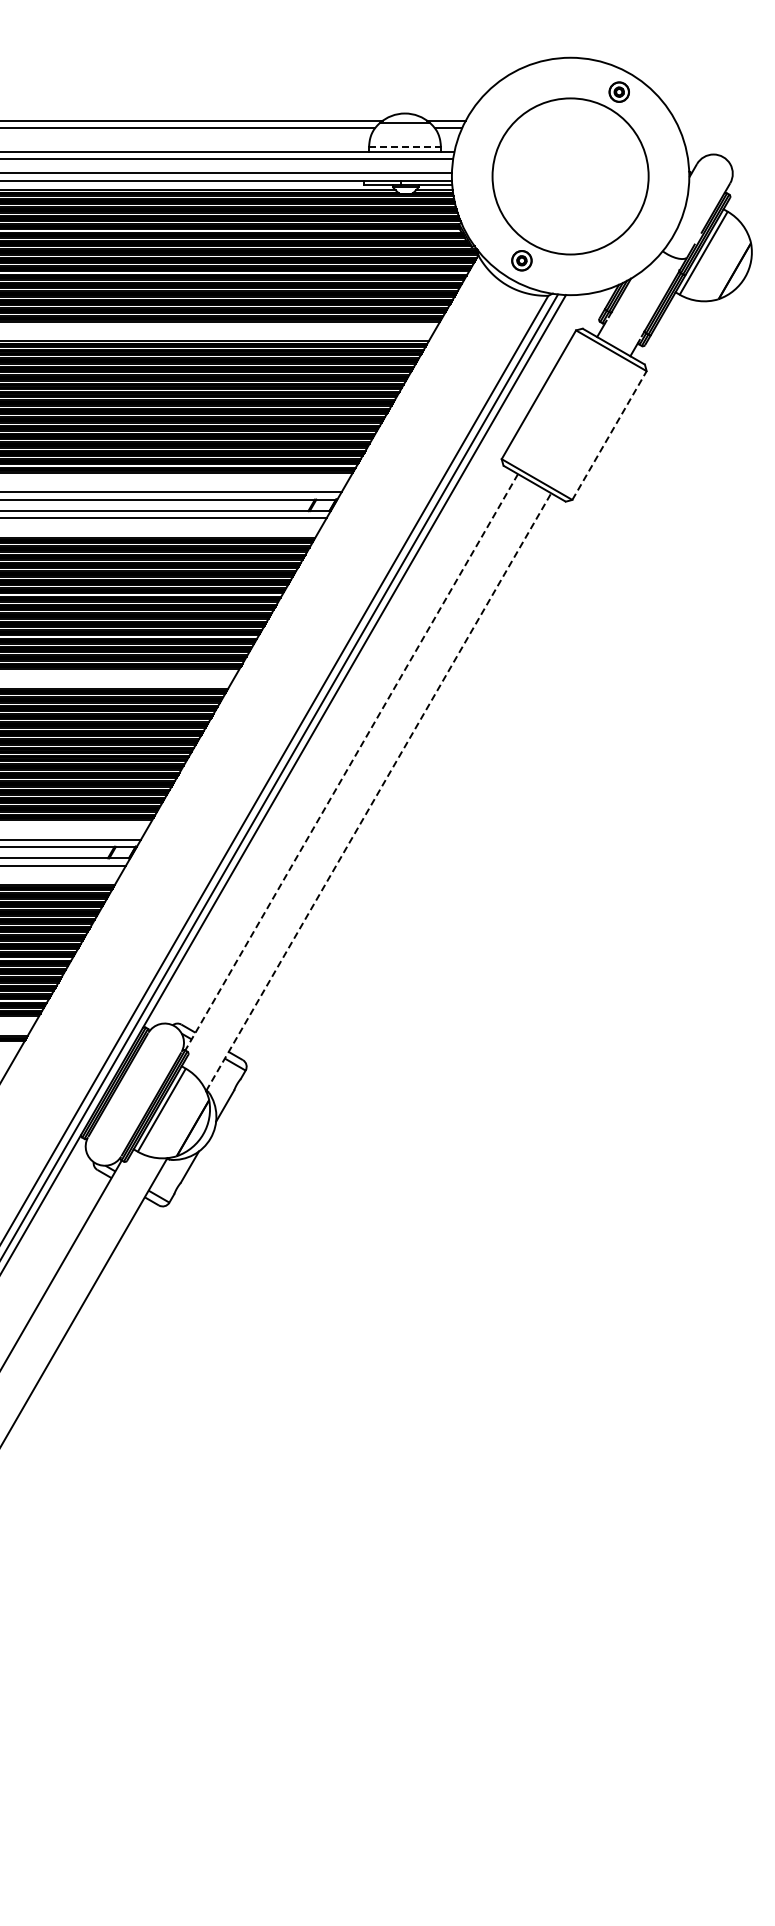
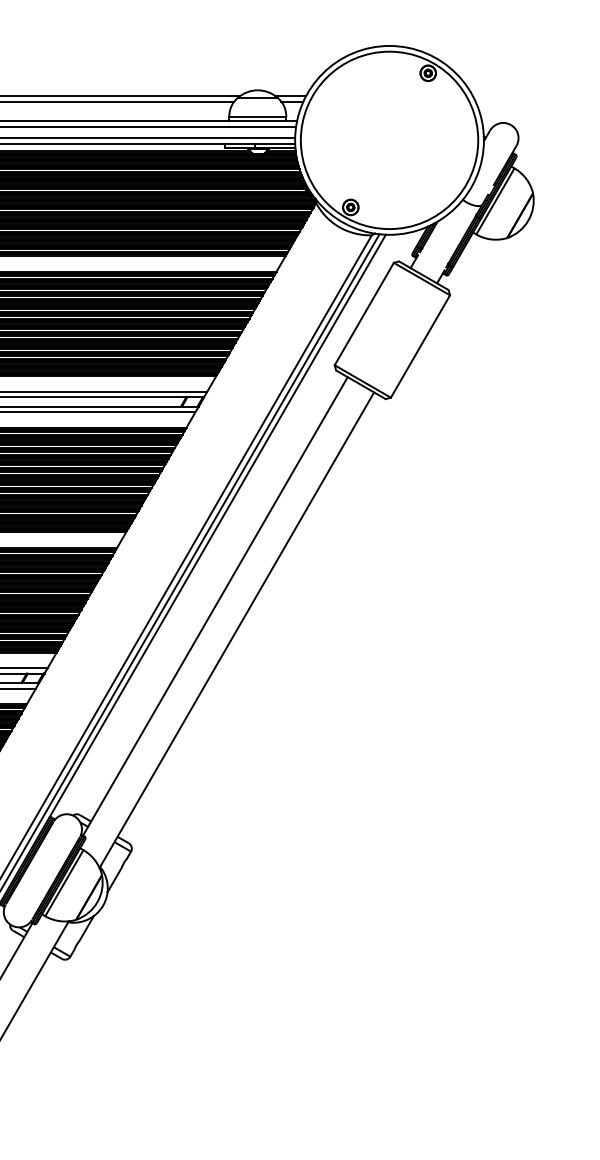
line: (405, 147) -> (258, 117), dashed -> solid
circle: (570, 175) -> (389, 139), size x1.43
line: (609, 435) -> (420, 346), dashed -> solid
line: (351, 762) -> (215, 606), dashed -> solid
line: (378, 791) -> (236, 629), dashed -> solid

